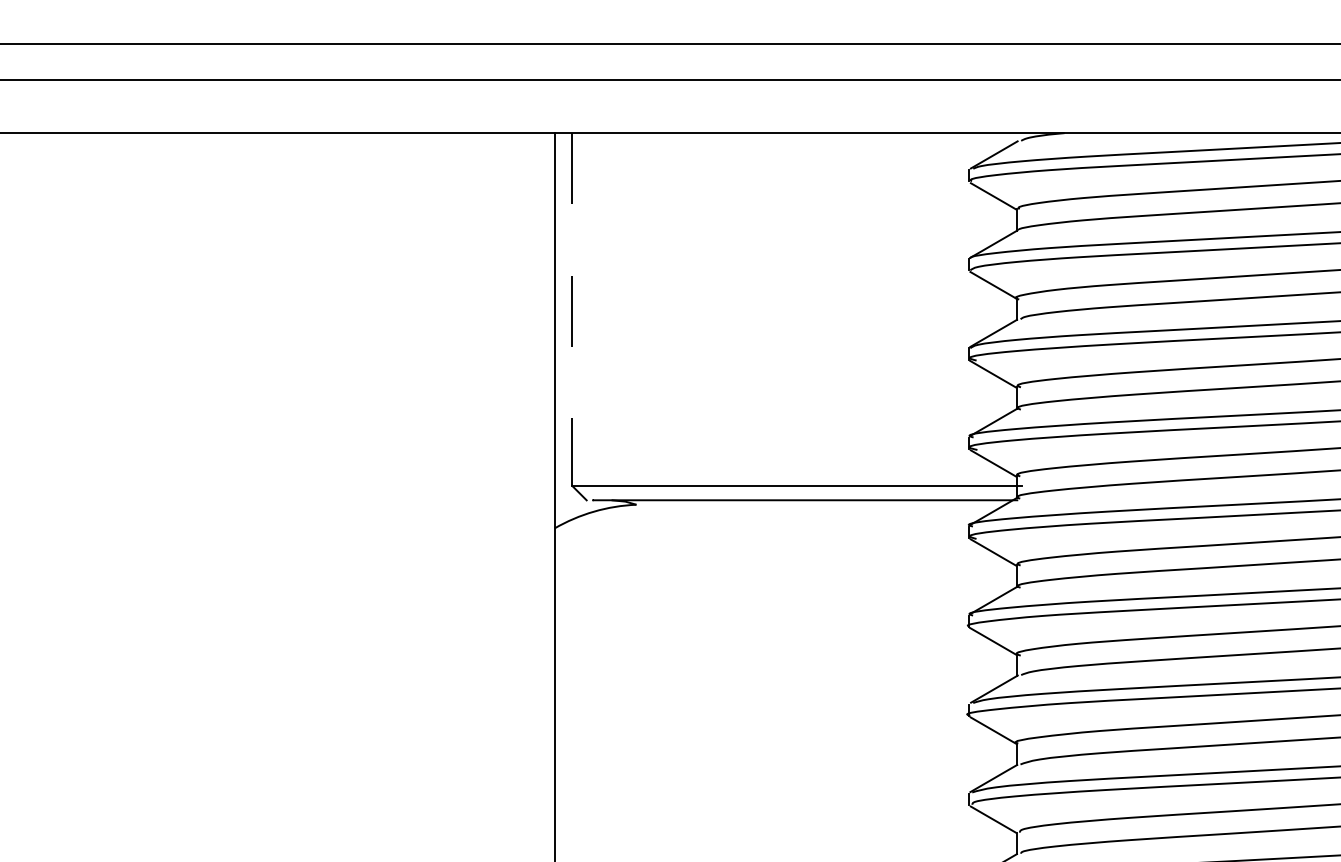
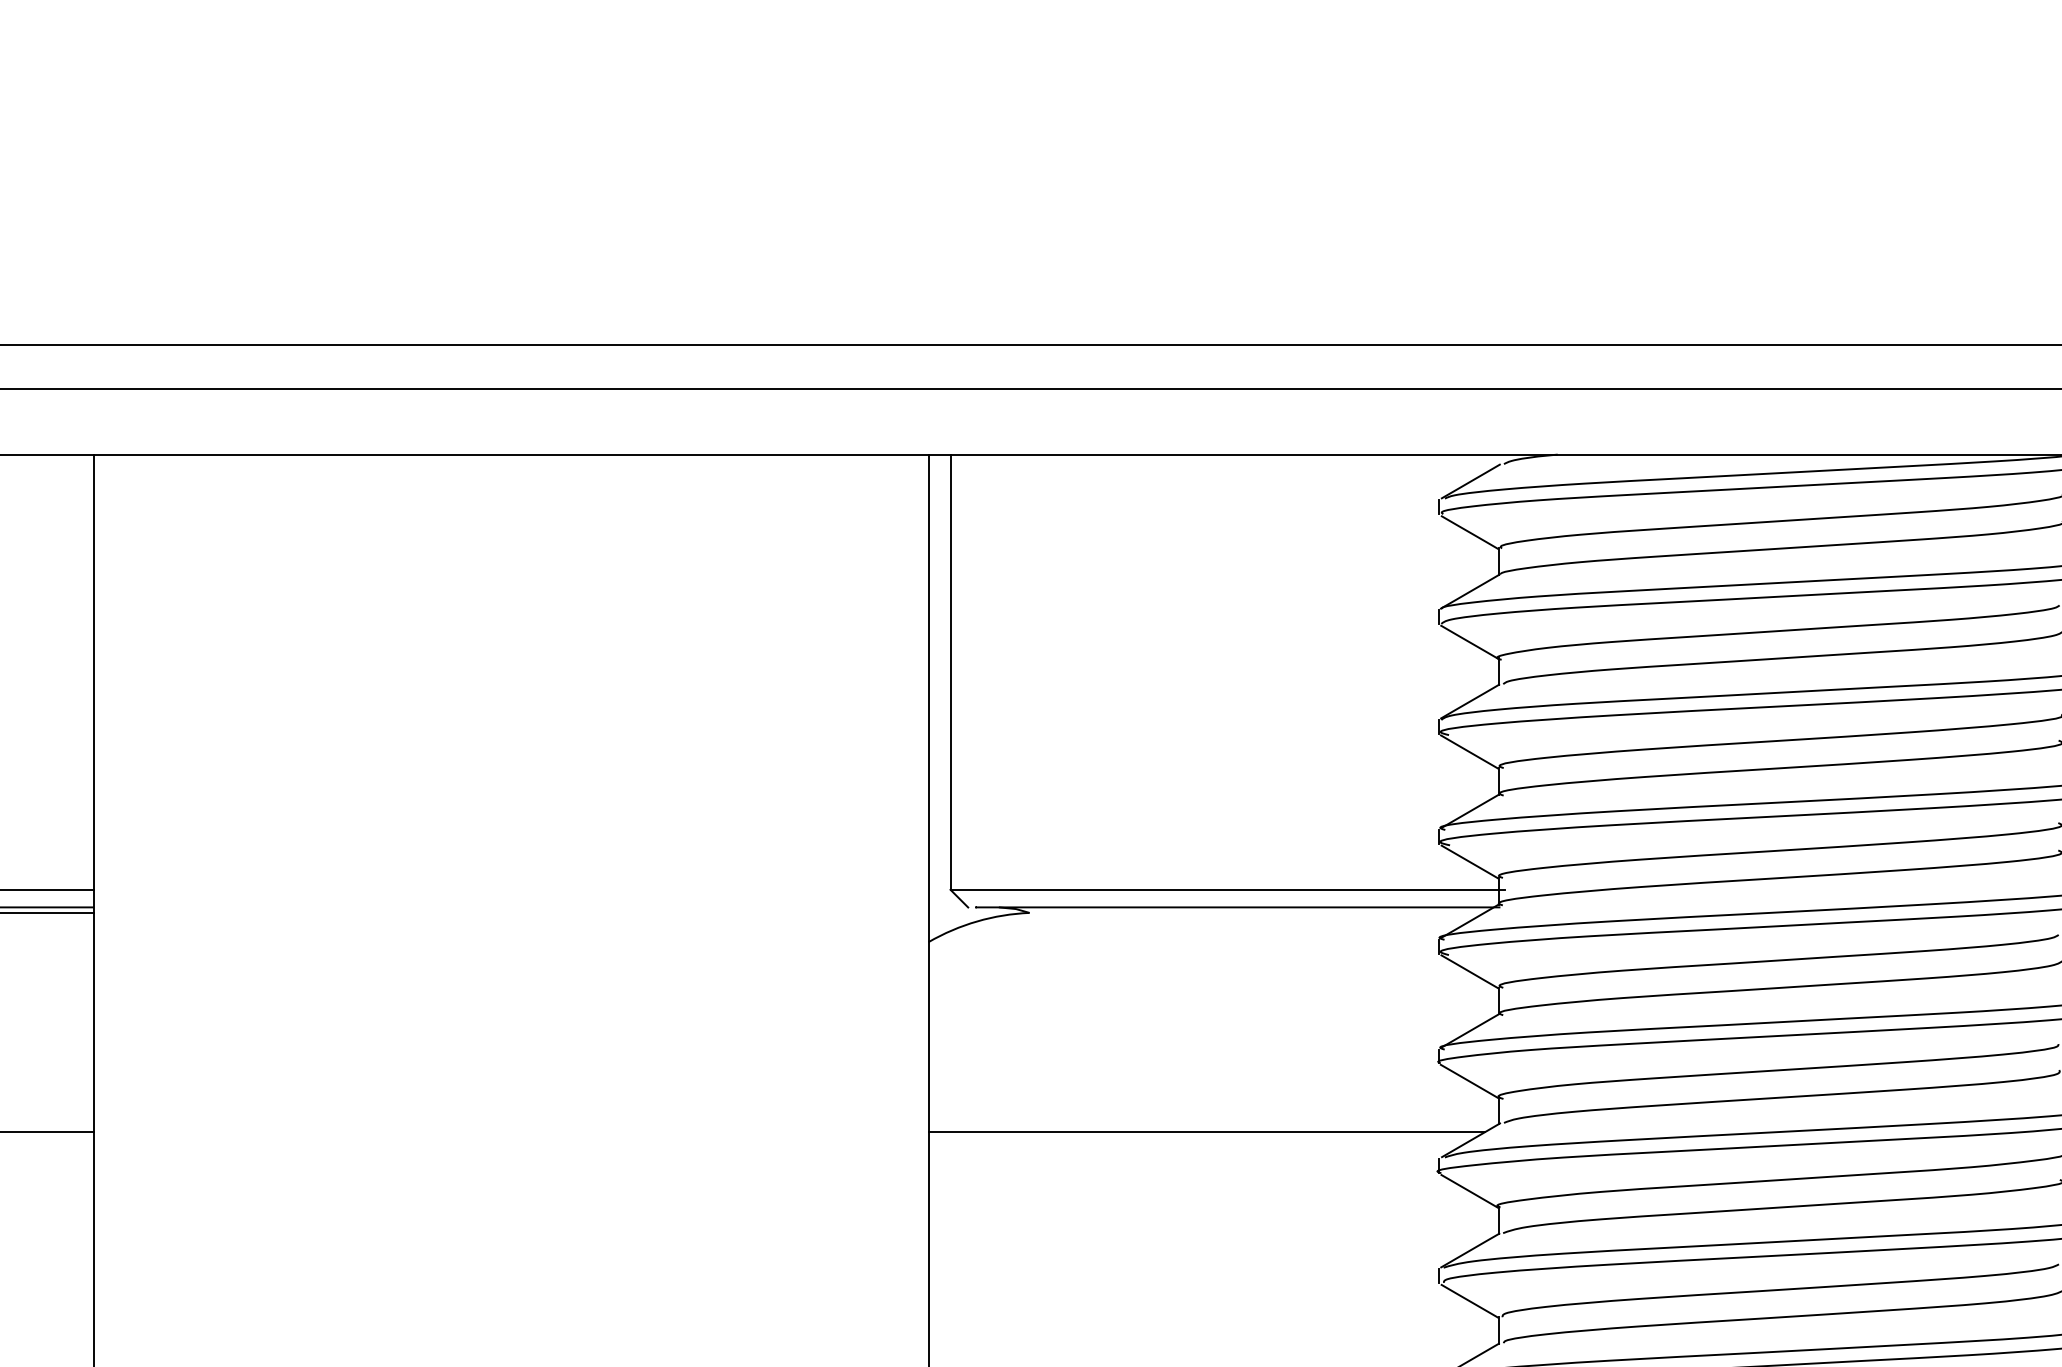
line: (572, 309) -> (950, 672), dashed -> solid
line: (779, 682) -> (1206, 1132), added

